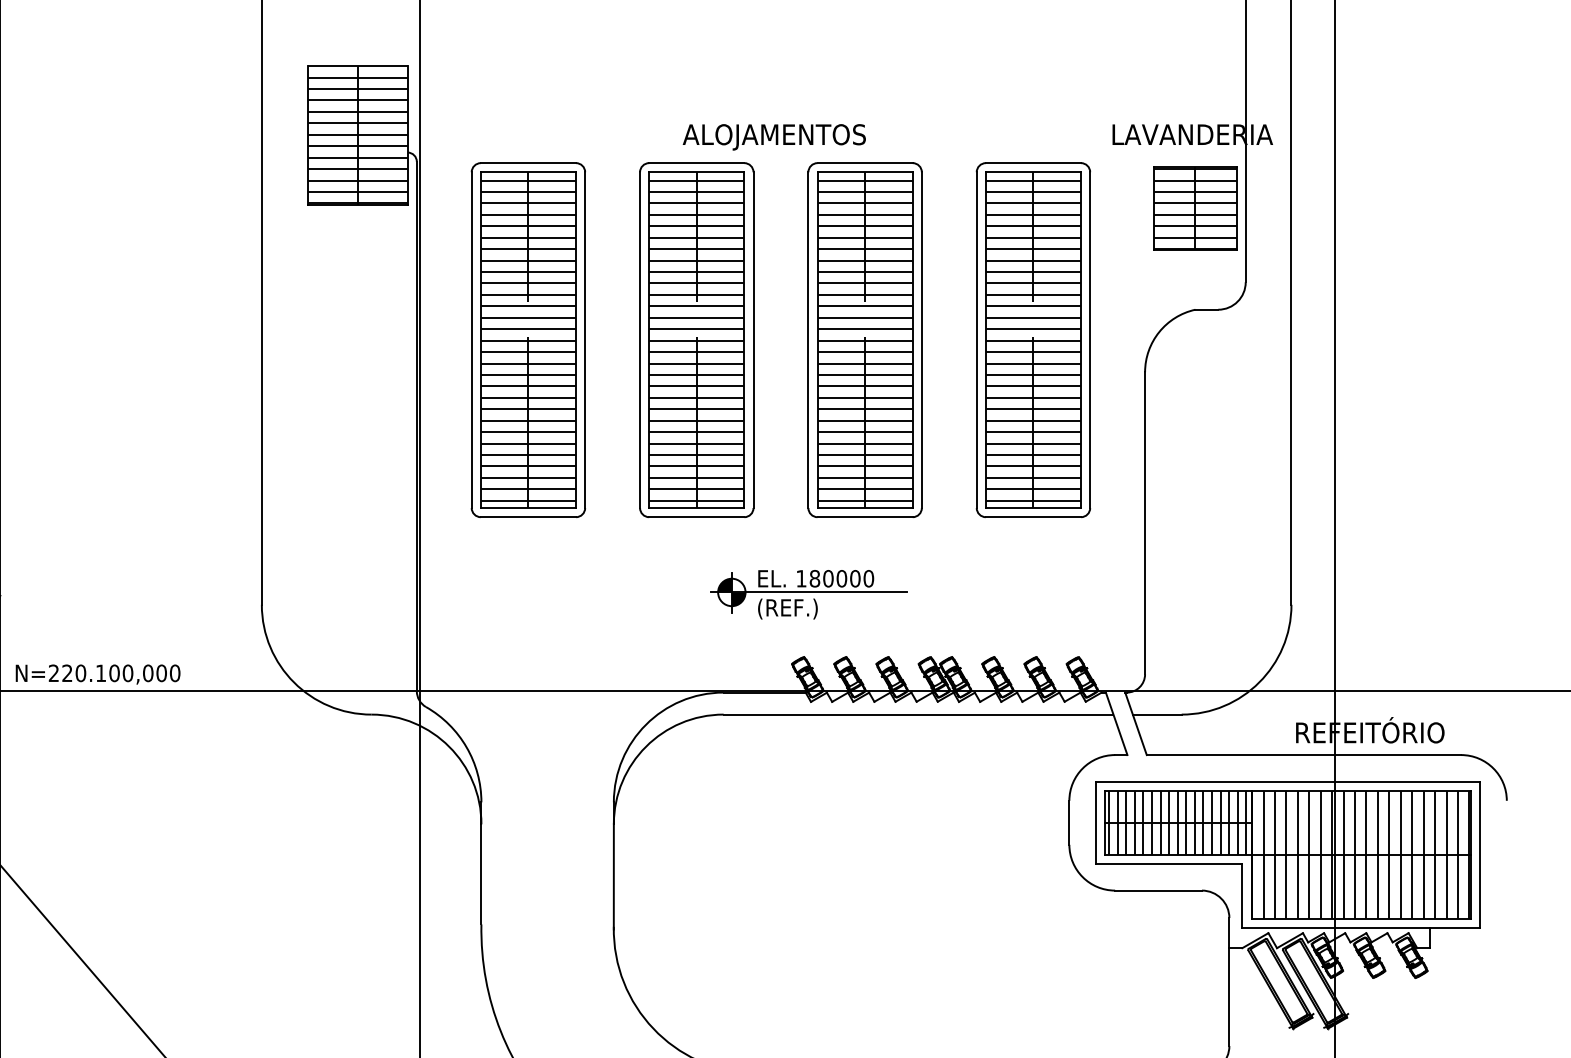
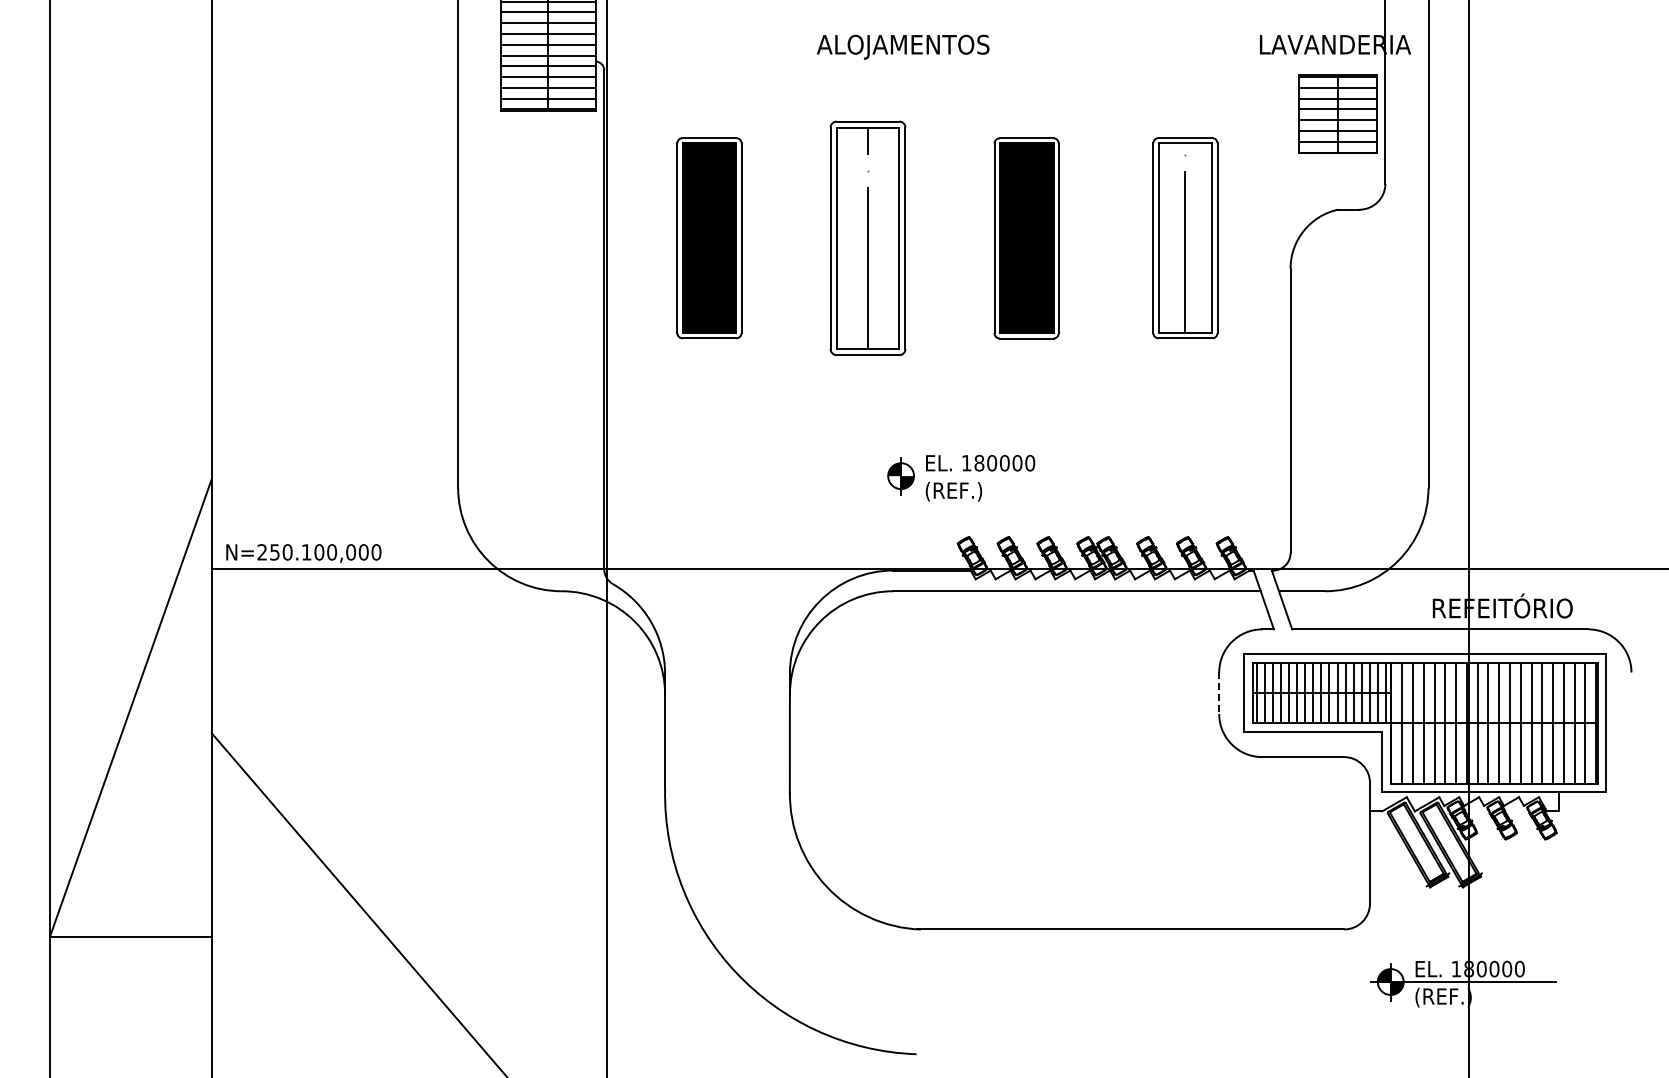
text: (774, 136) -> (903, 46), moved
part: (528, 339) -> (709, 237), size x0.6
part: (1033, 339) -> (1185, 237), size x0.6
part: (696, 340) -> (867, 238), size x0.7
part: (864, 340) -> (1026, 238), size x0.6
line: (808, 592) -> (973, 476), removed
text: (66, 673) -> (274, 552), N=220.100,000 -> N=250.100,000
line: (1069, 823) -> (1219, 693), solid -> dashed

